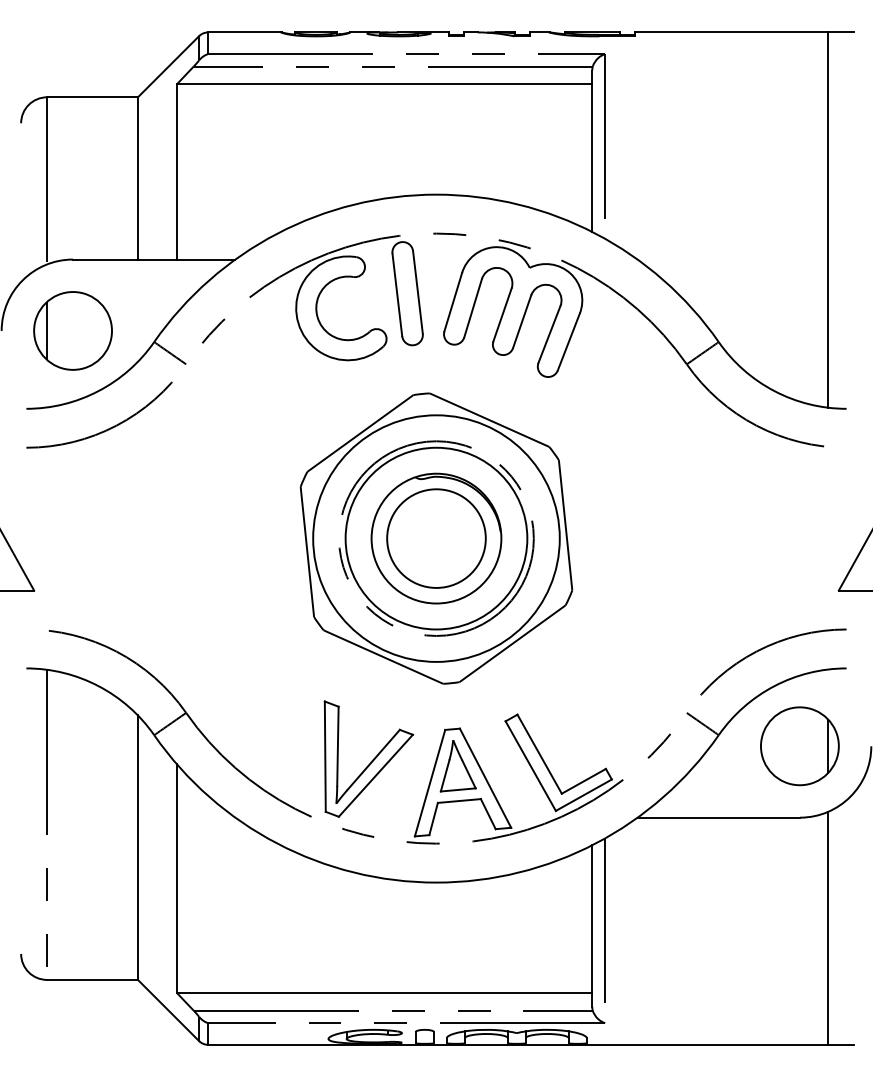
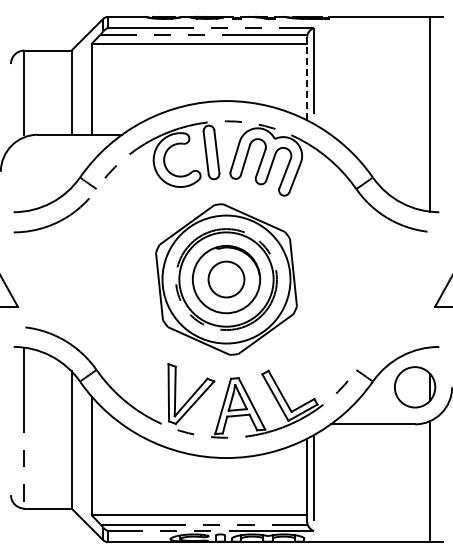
line: (592, 151) -> (307, 78), solid -> dashed
part: (72, 330) -> (37, 171), removed
circle: (436, 538) -> (226, 279), size x0.7
arc: (767, 648) -> (398, 336), removed

